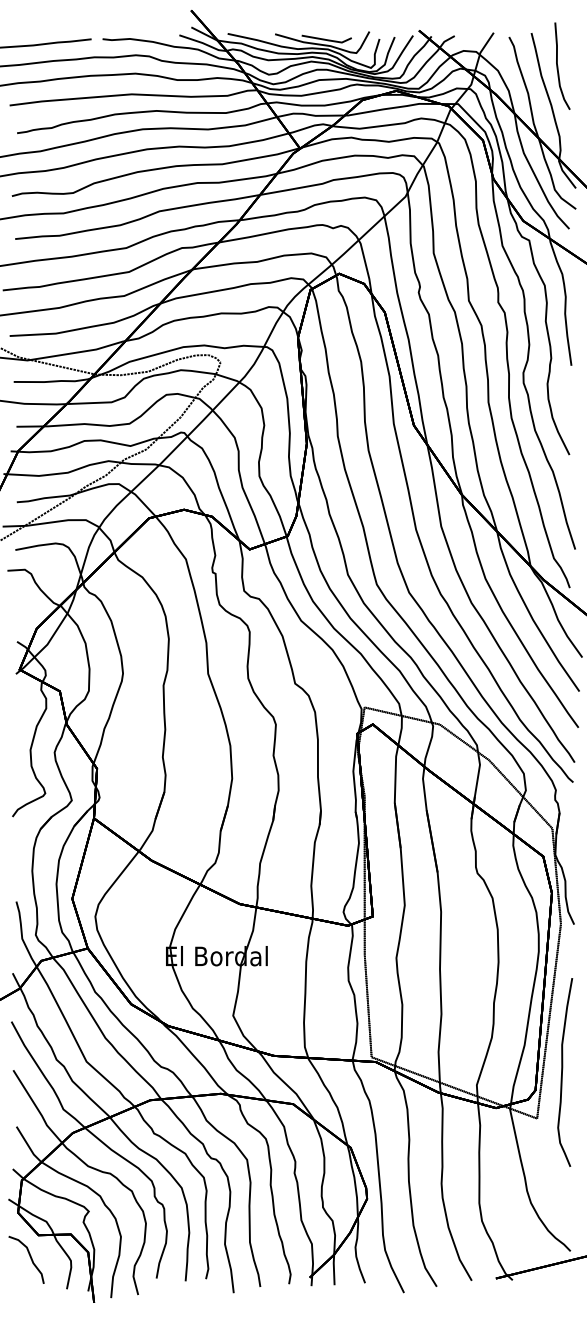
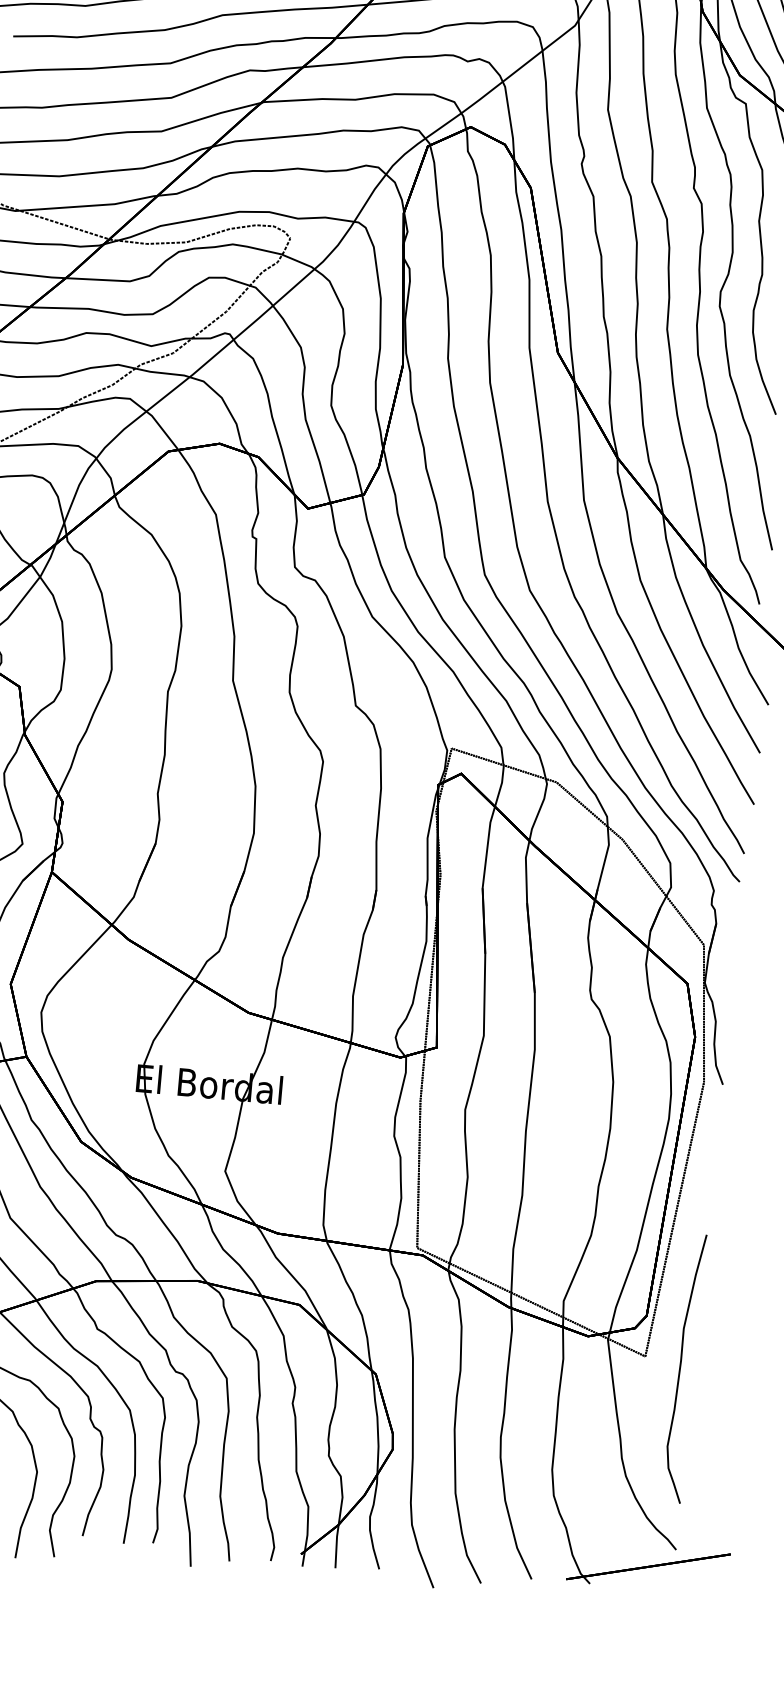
curve: (562, 1072) -> (680, 1368), moved

